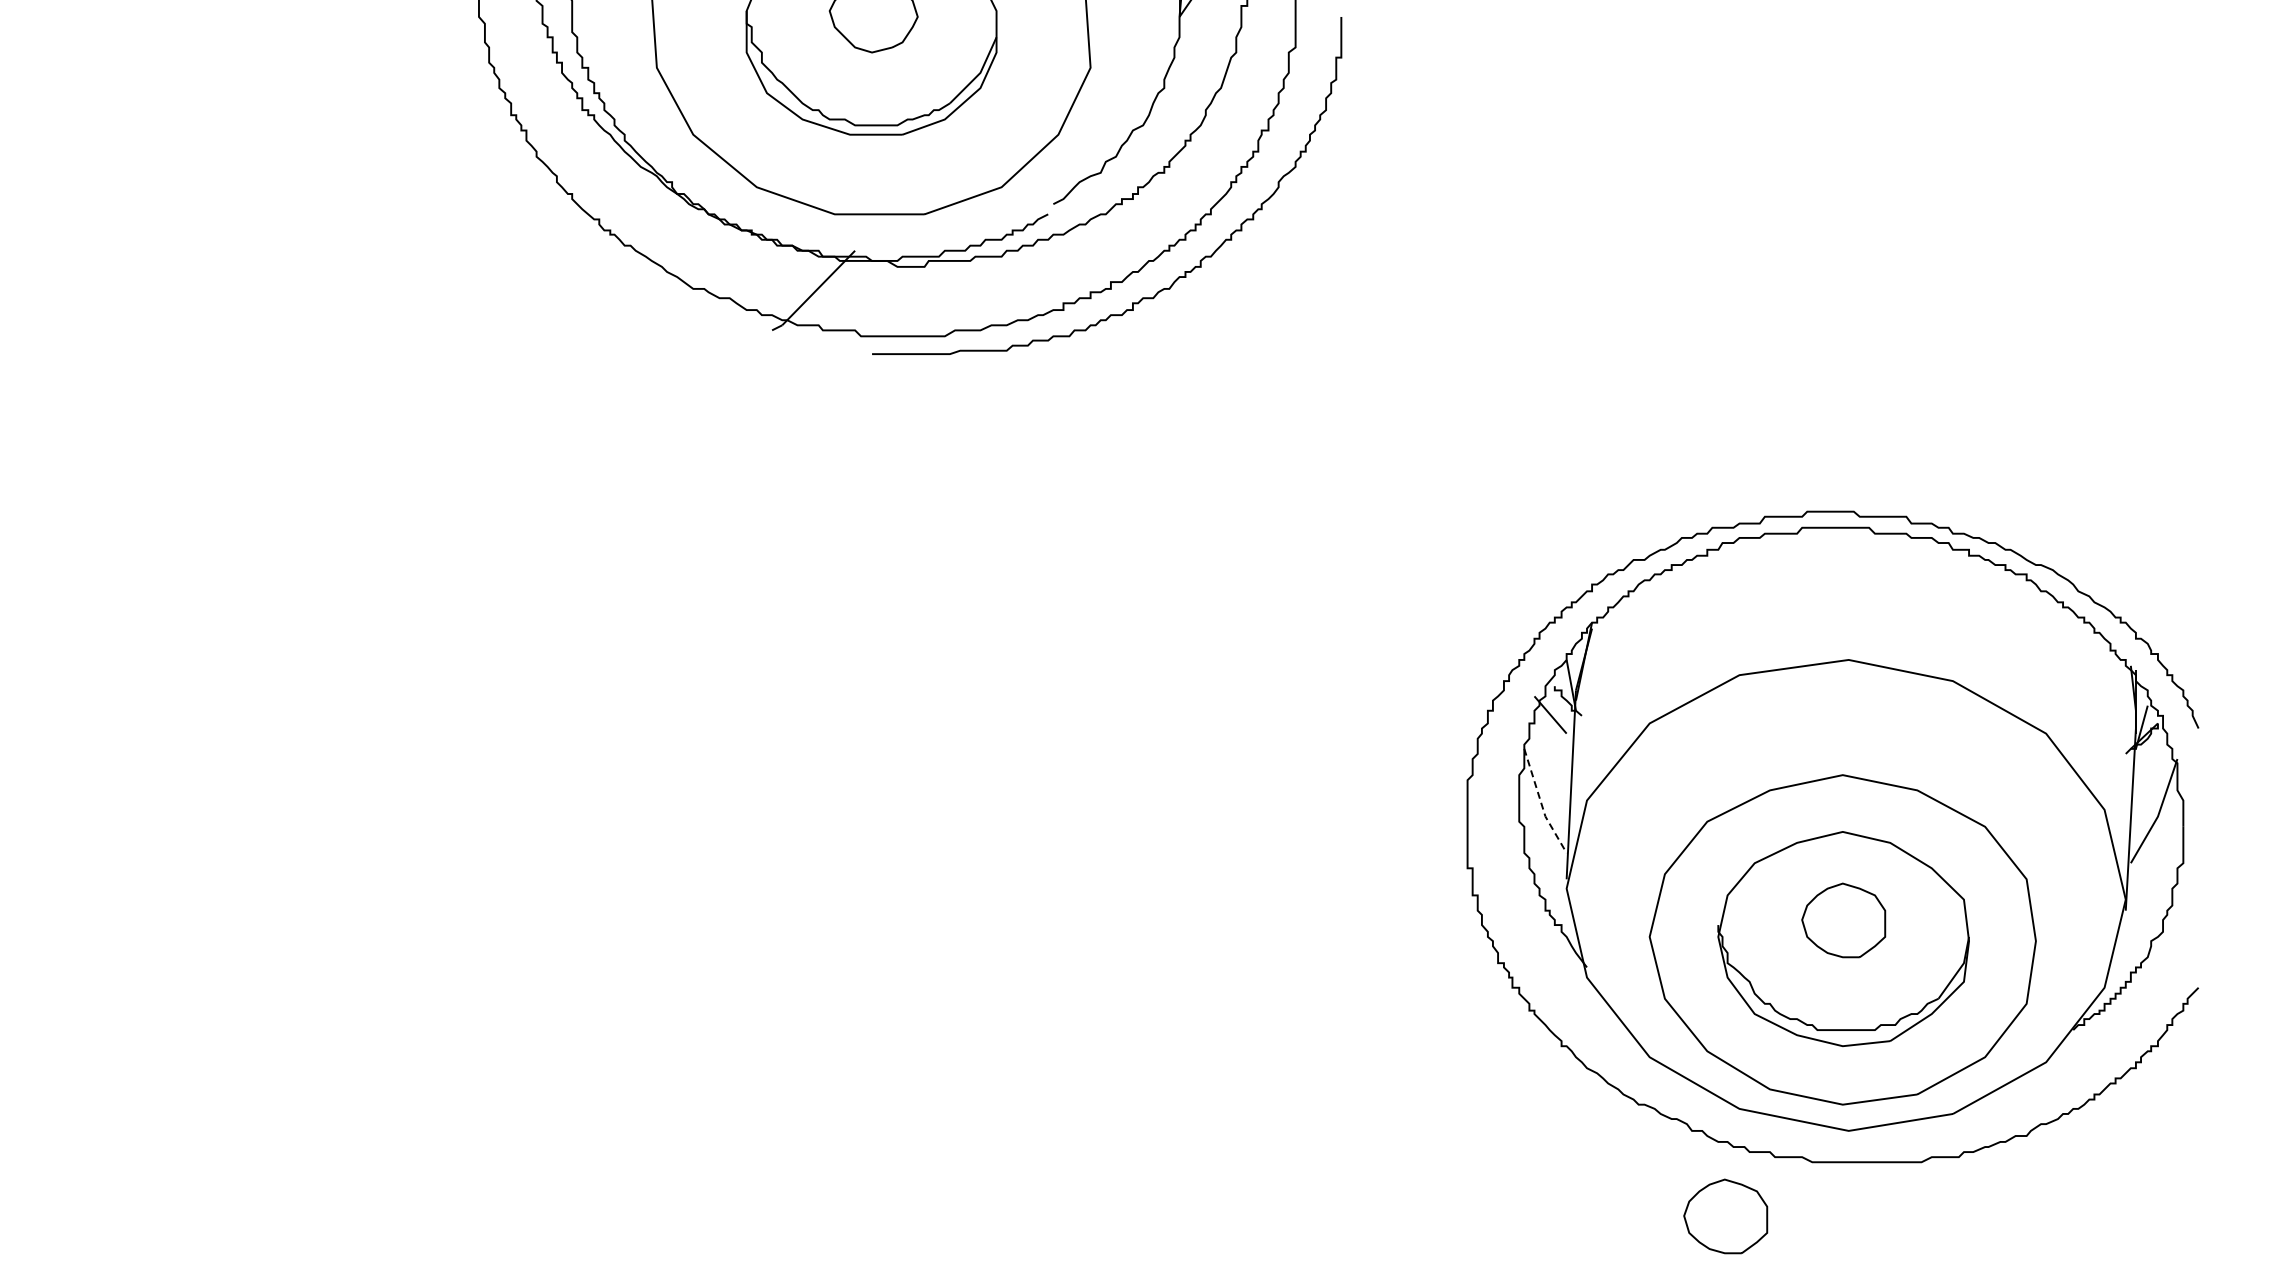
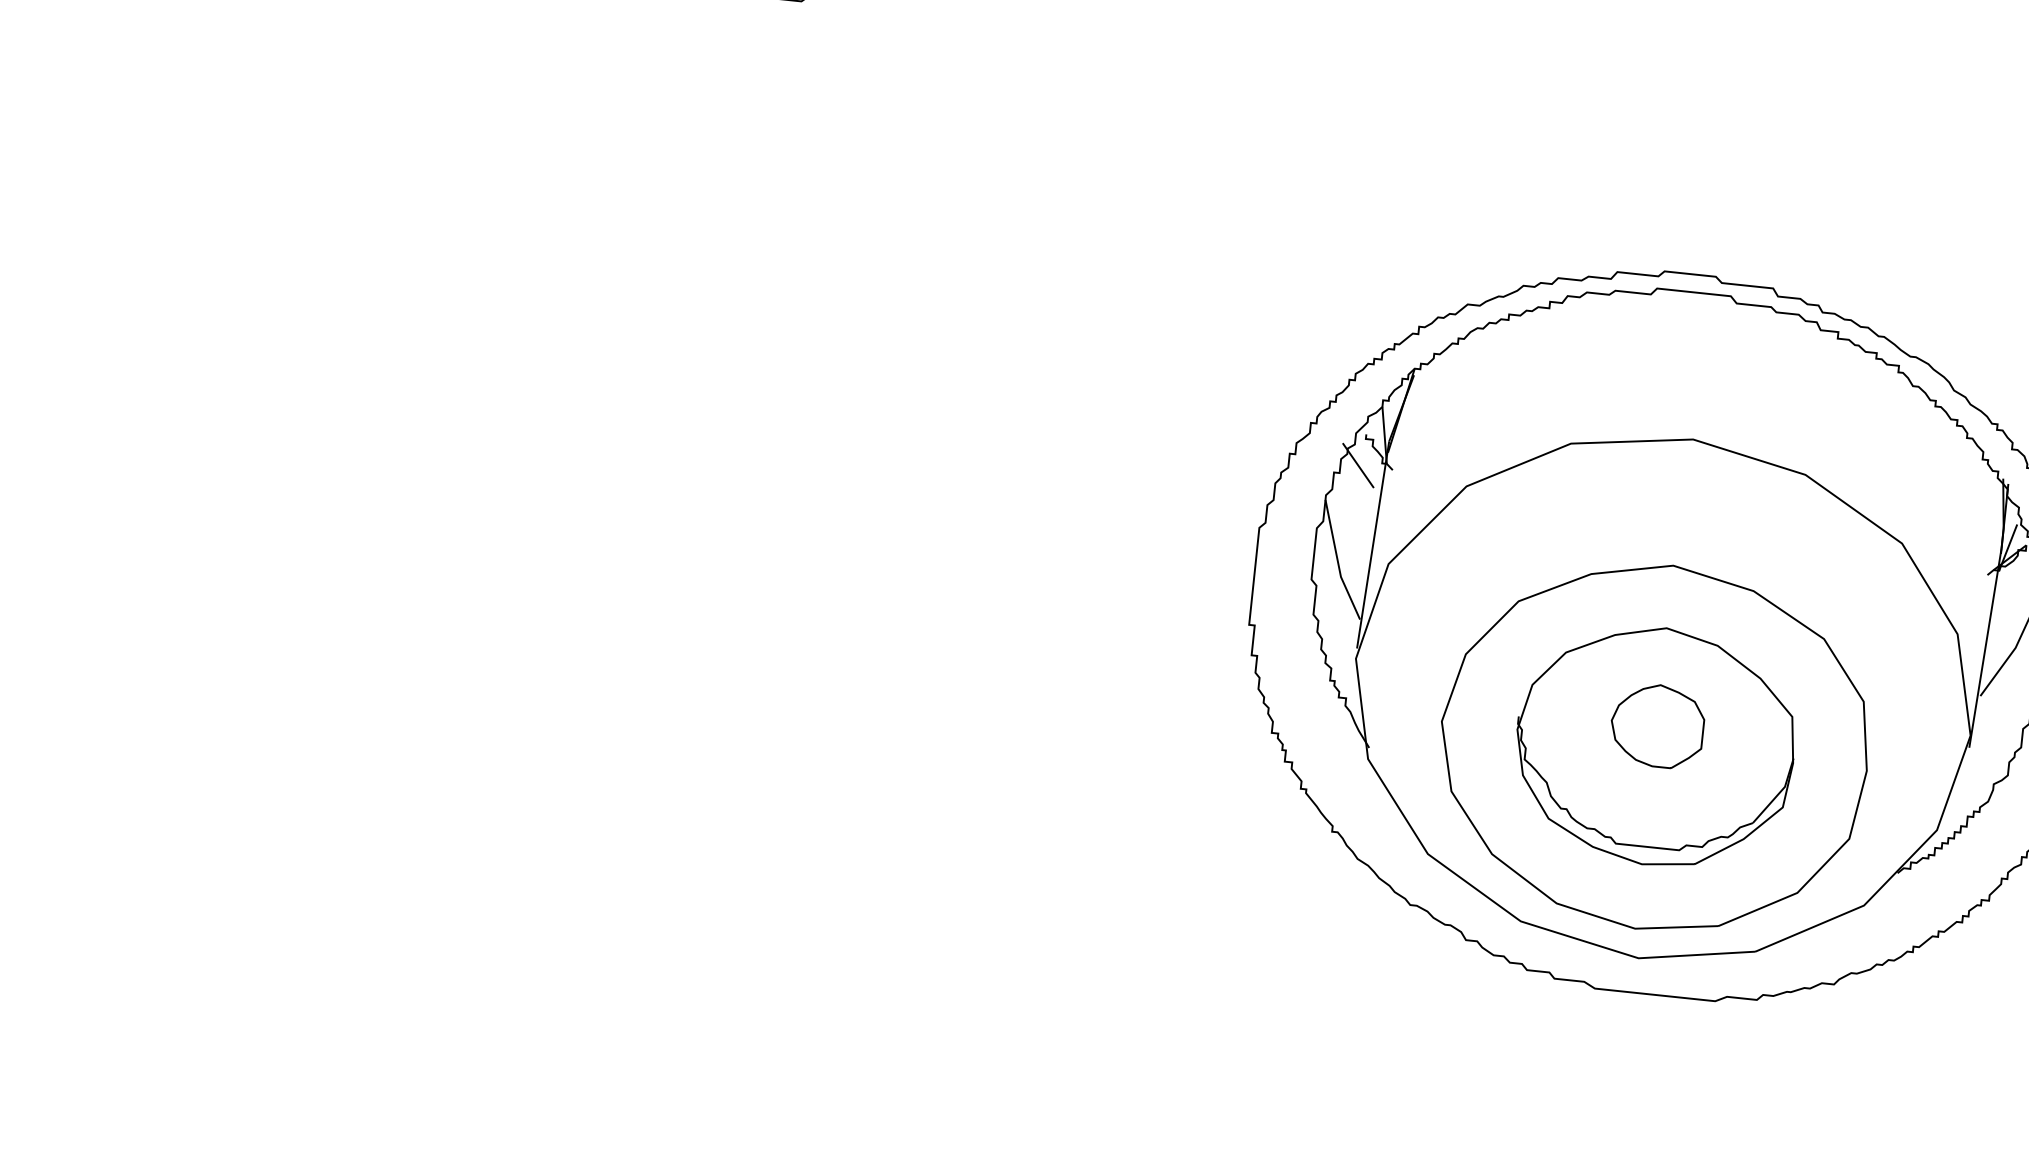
line: (1541, 804) -> (1337, 563), dashed -> solid
part: (1725, 1216) -> (1492, 1038), removed

